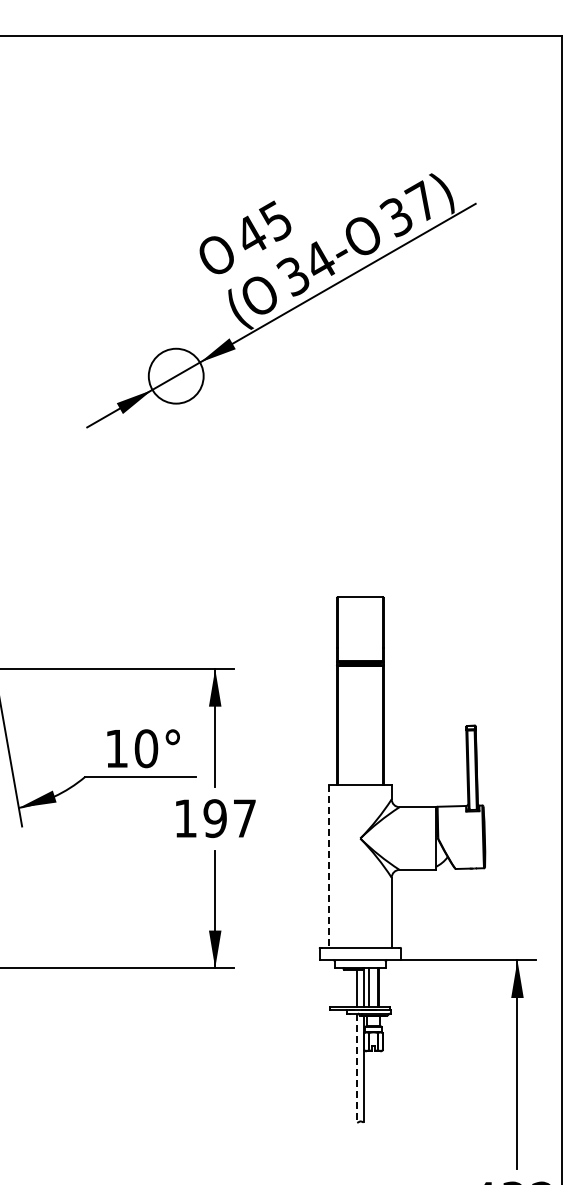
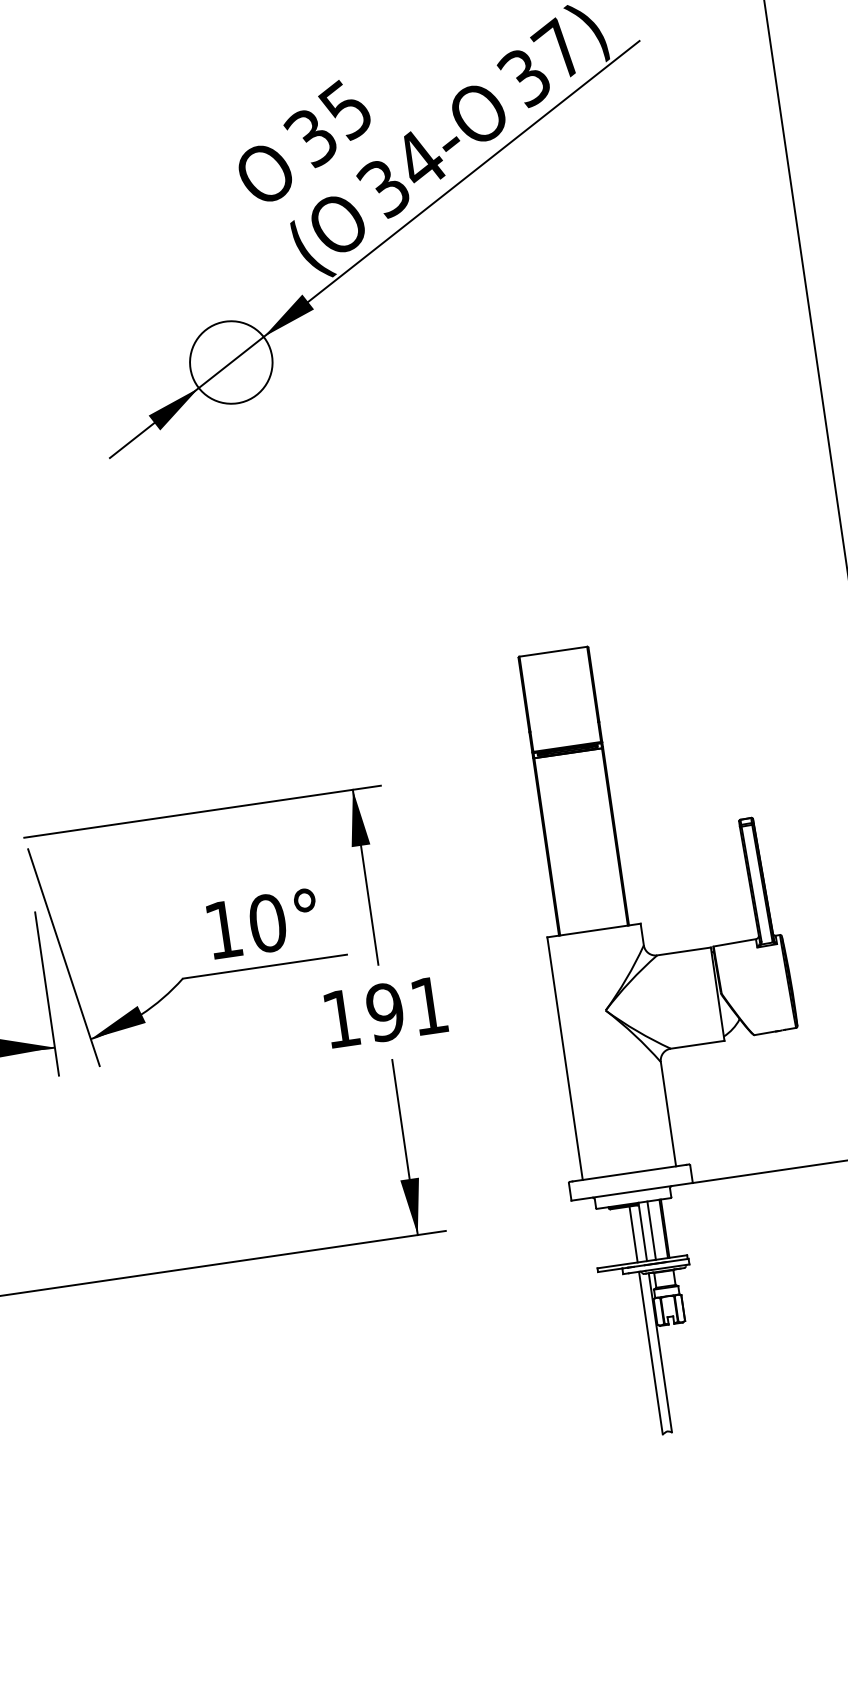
text: (249, 235) -> (309, 137), 45 -> 35
text: (244, 818) -> (428, 1005), 197 -> 191
line: (329, 866) -> (565, 1058), dashed -> solid
line: (357, 1068) -> (651, 1353), dashed -> solid

